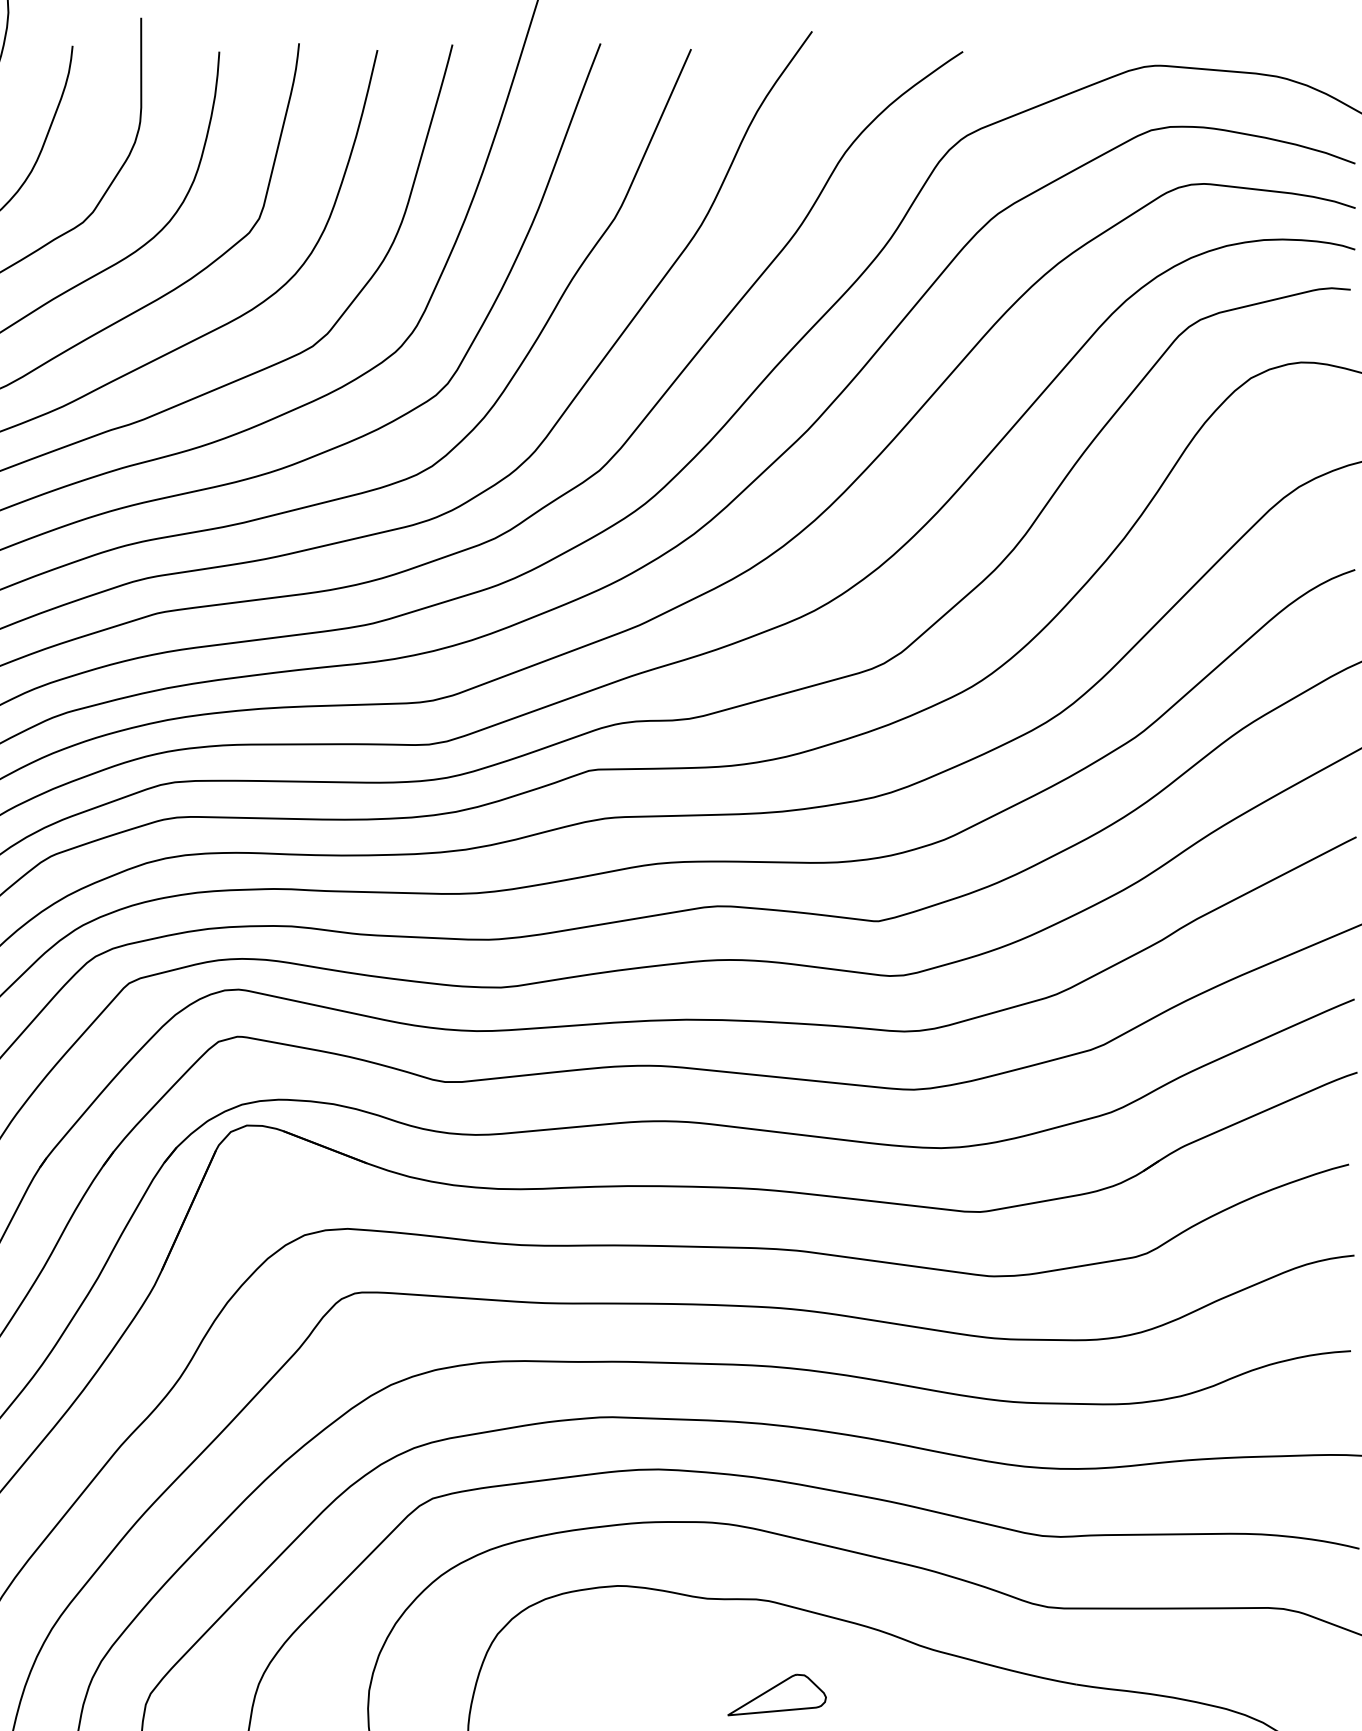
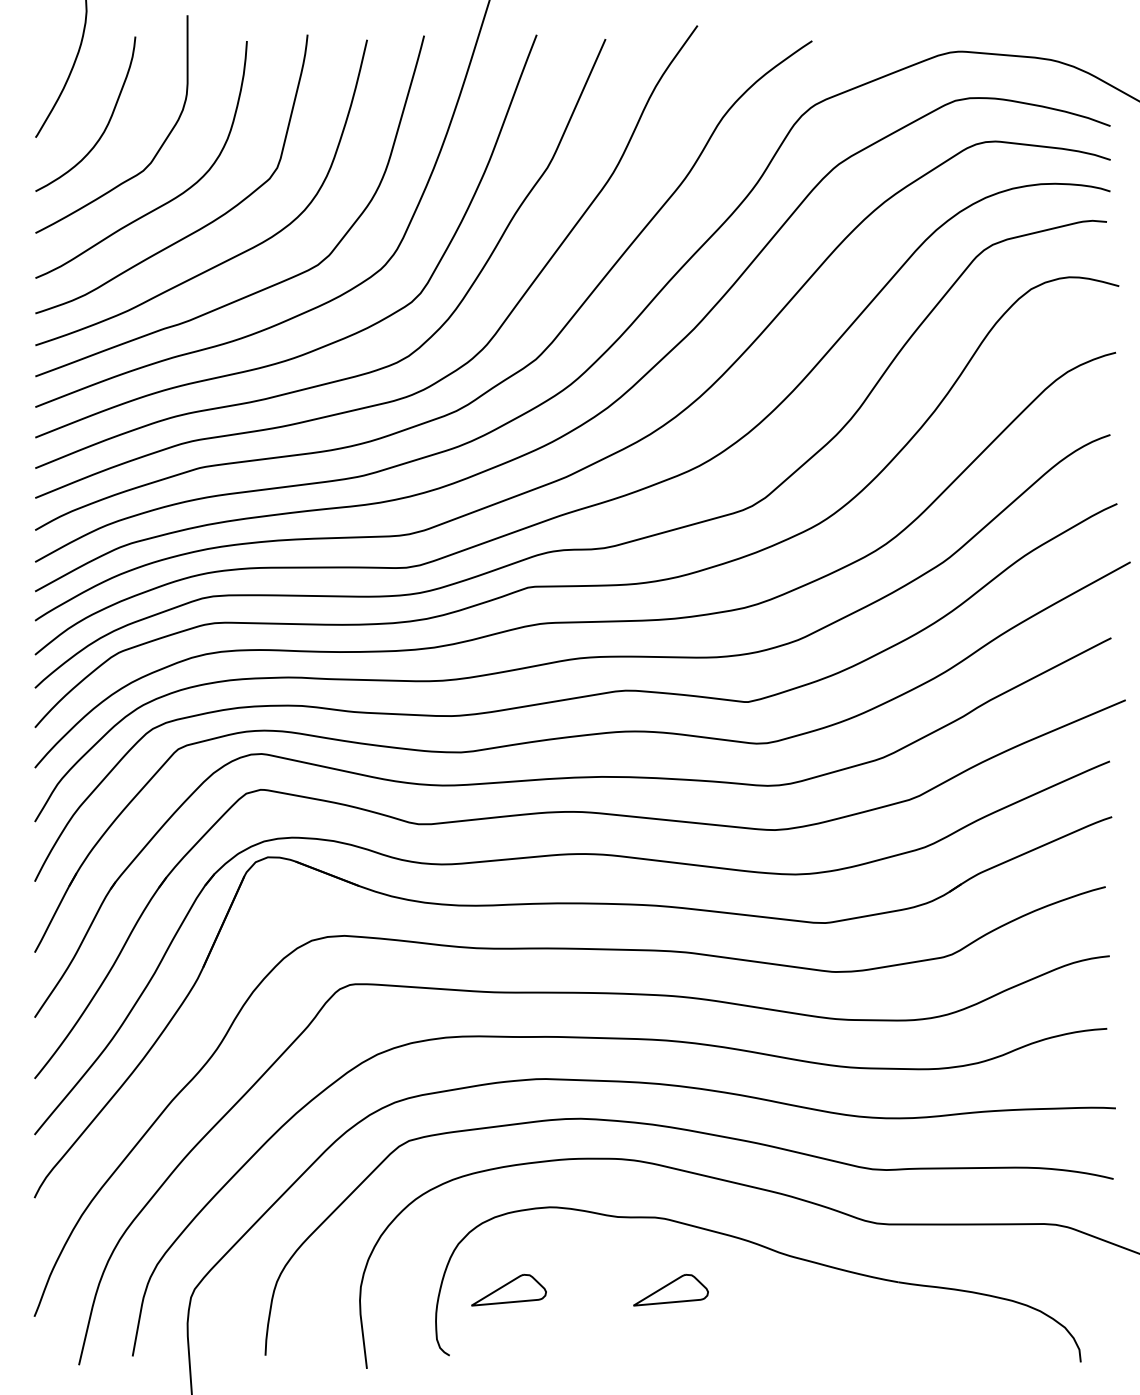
part: (563, 1695) -> (508, 1290), added

